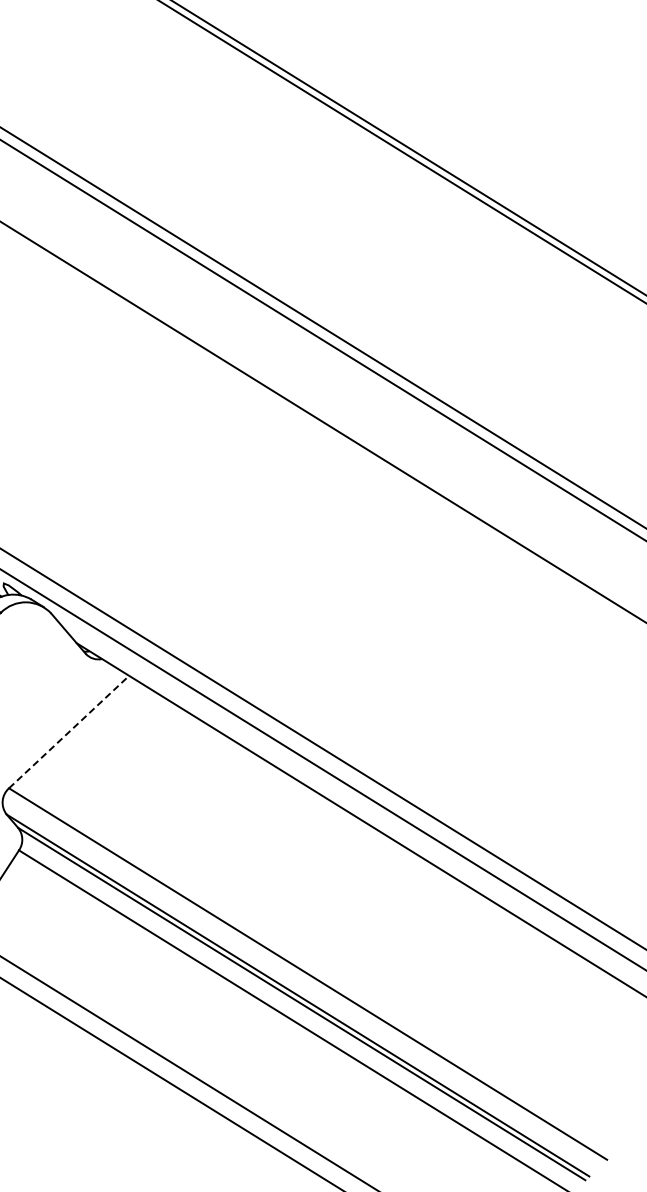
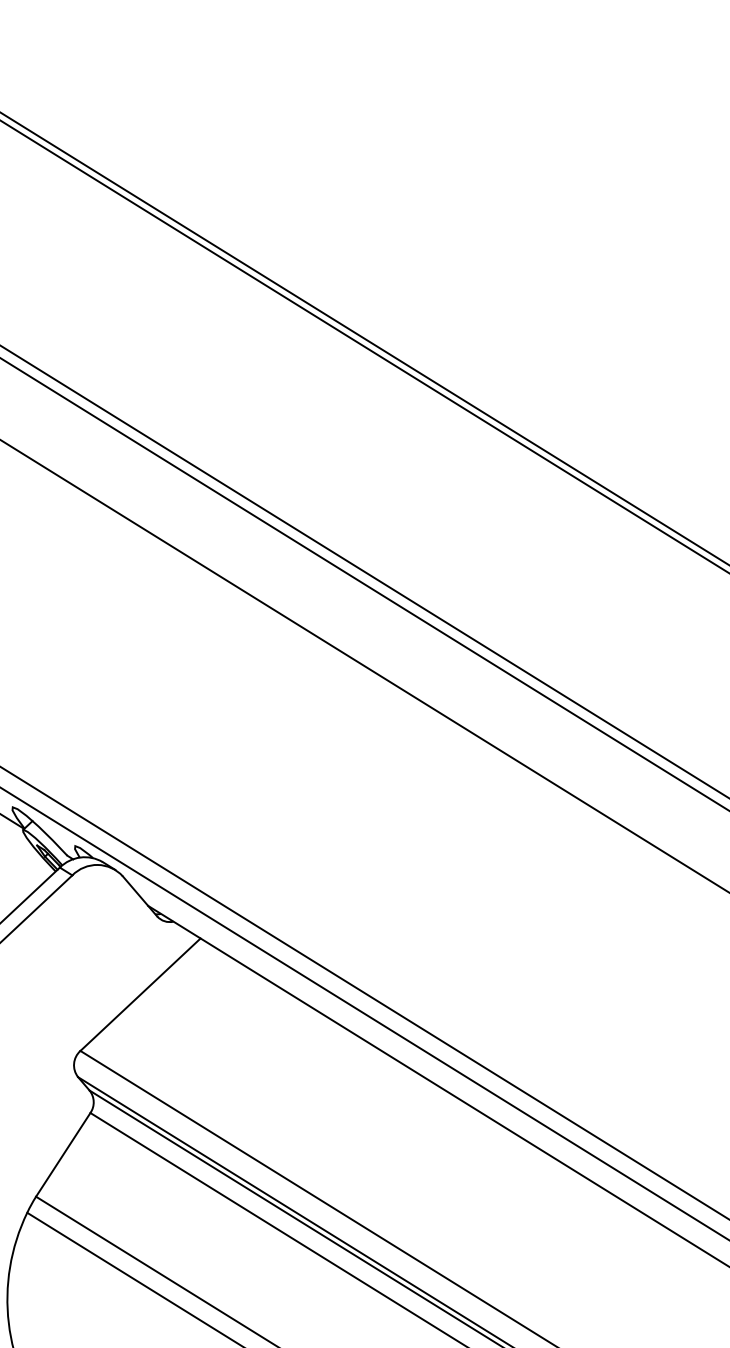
line: (69, 731) -> (140, 994), dashed -> solid

